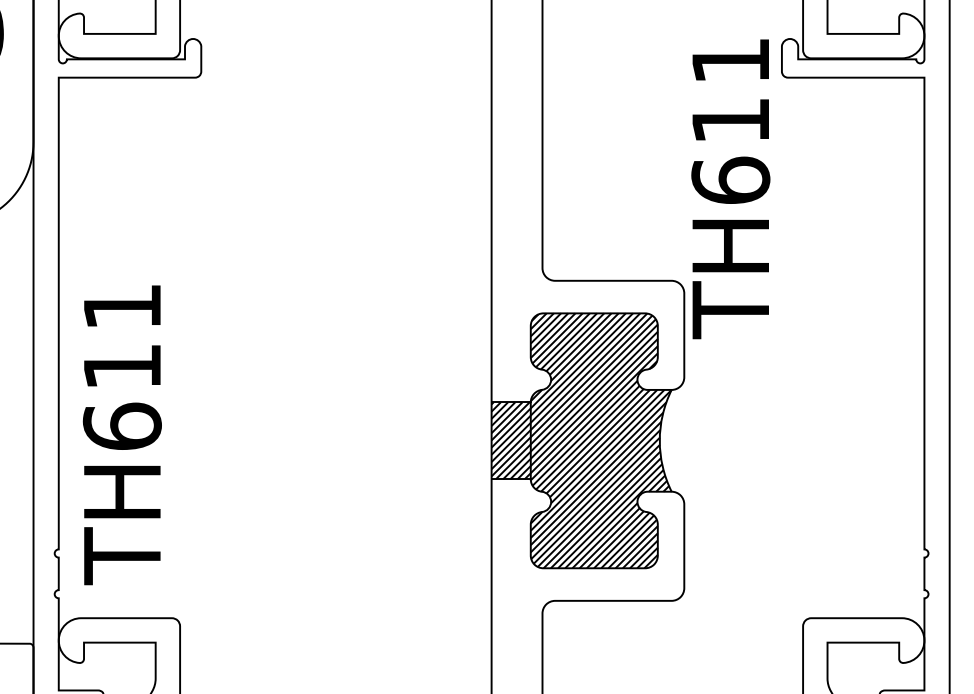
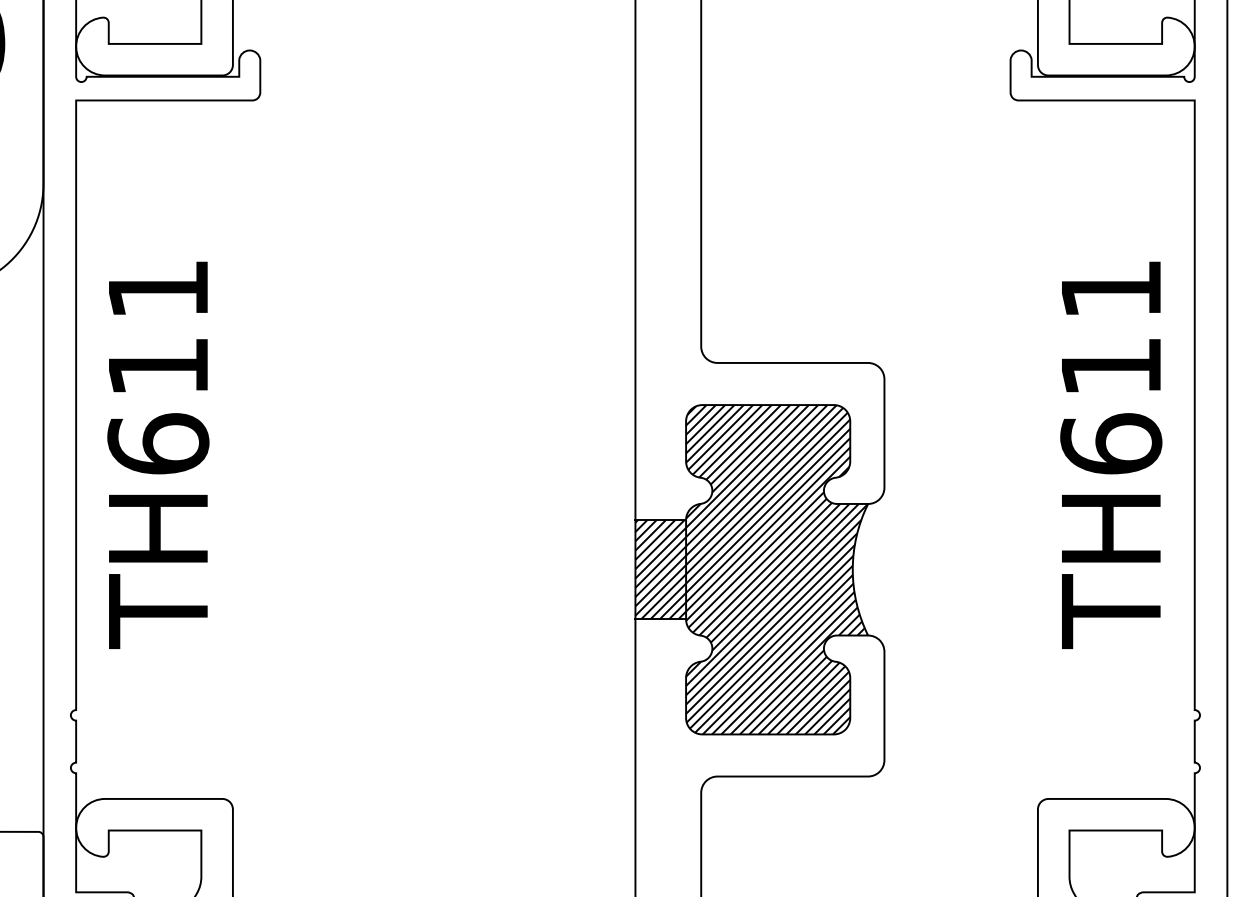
text: (730, 189) -> (1110, 455), moved
text: (121, 435) -> (157, 455), moved

